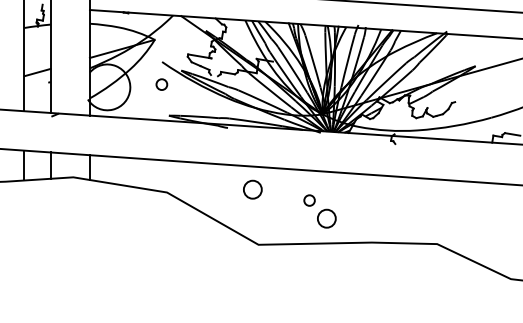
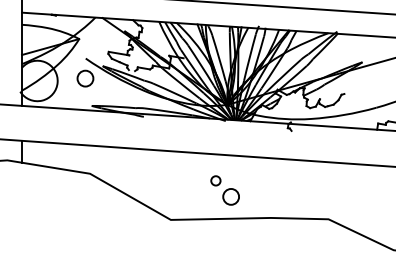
circle: (161, 84) -> (85, 78), size x1.67
circle: (252, 189) -> (165, 171), removed

